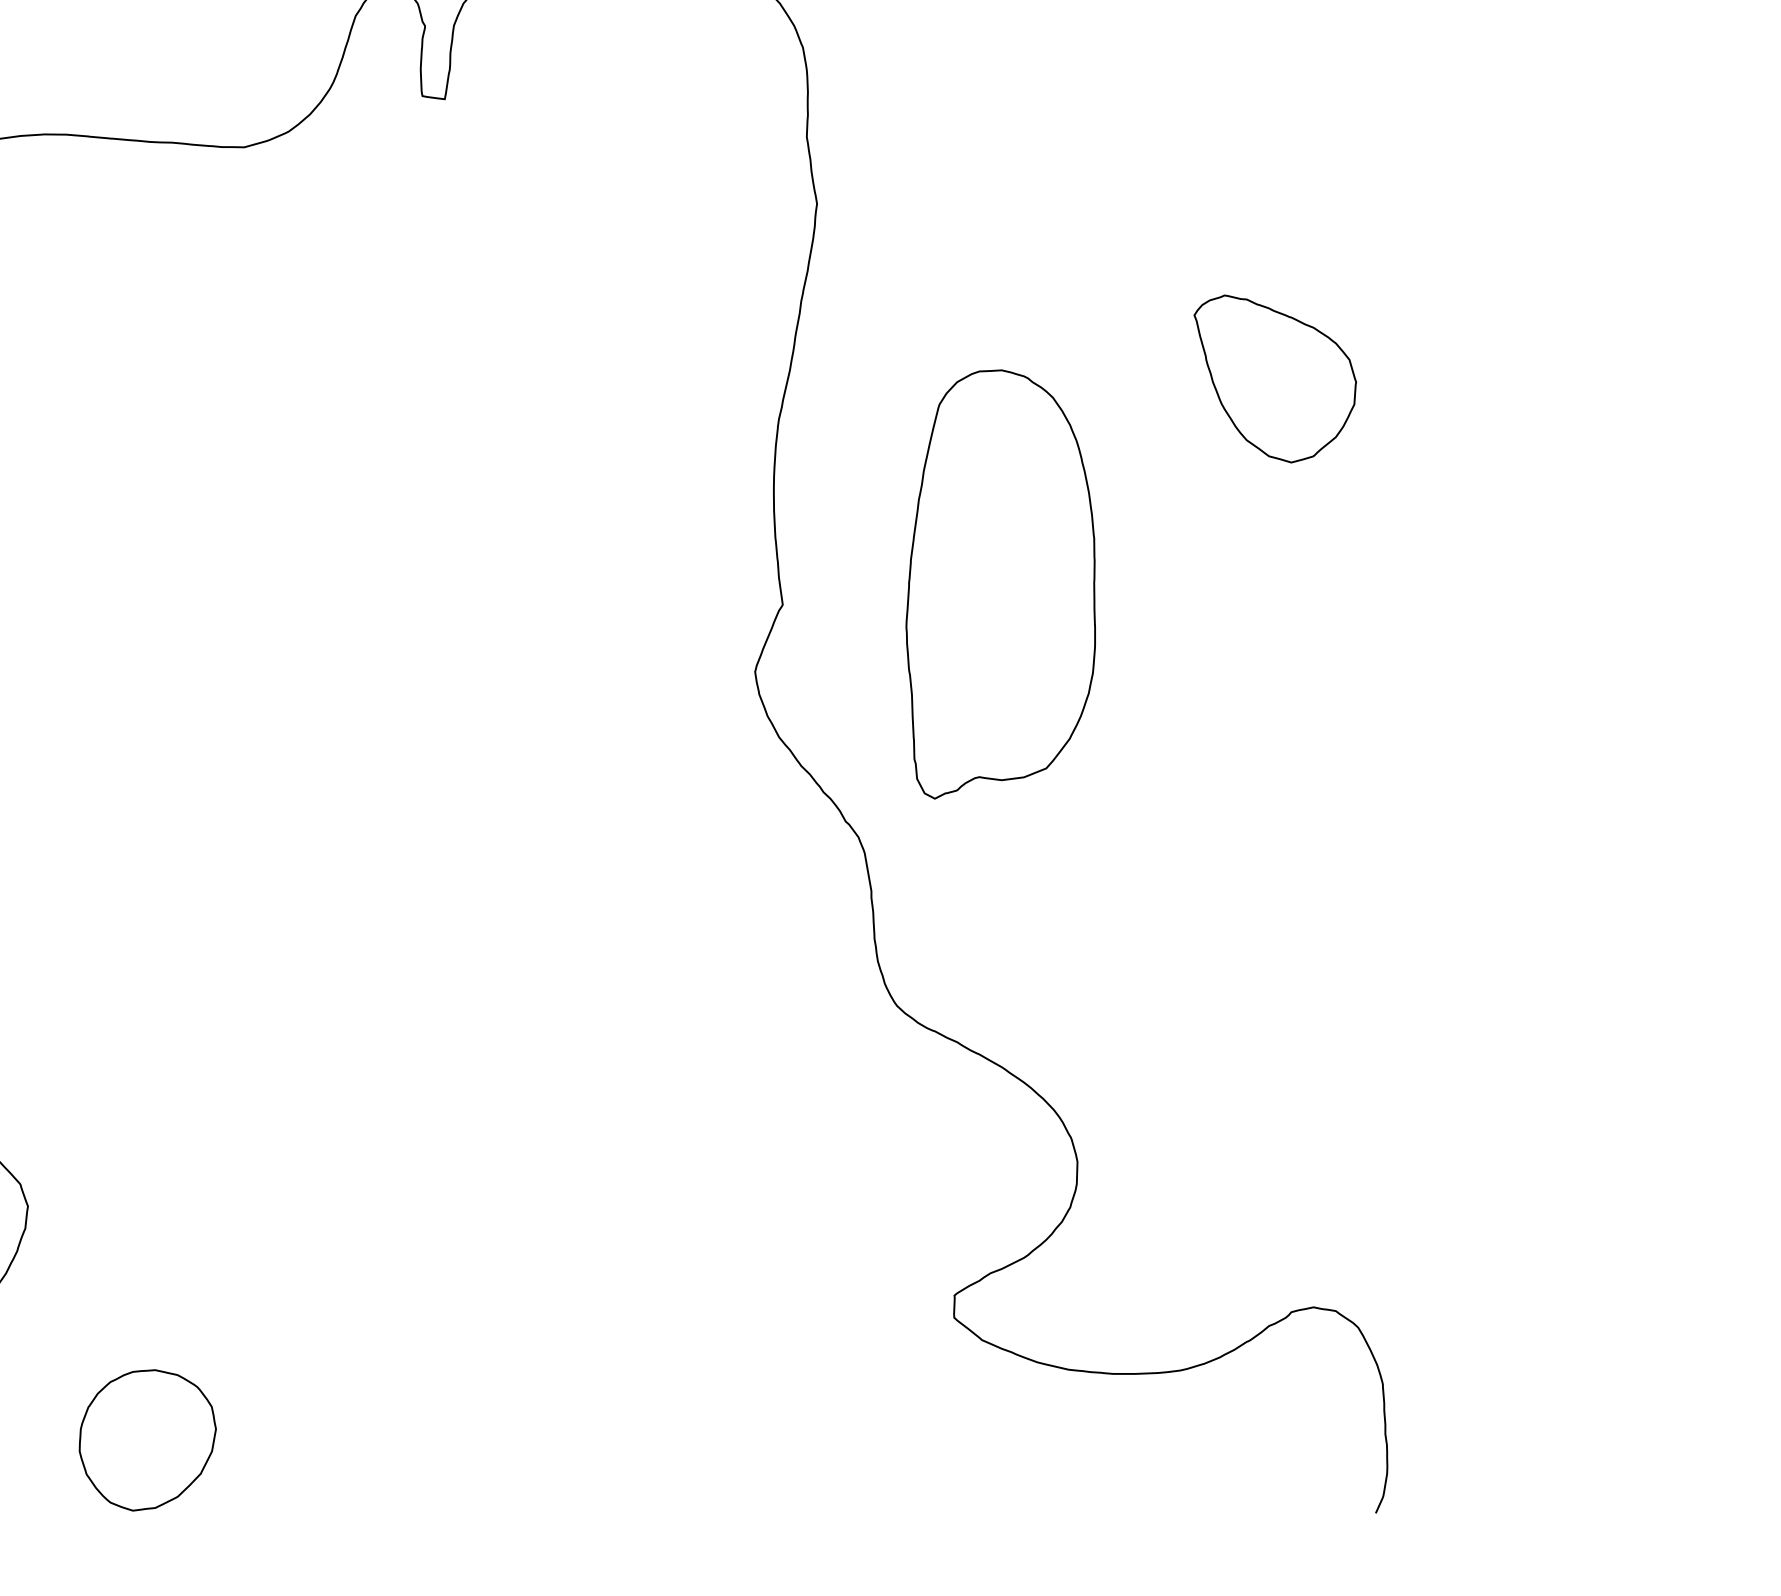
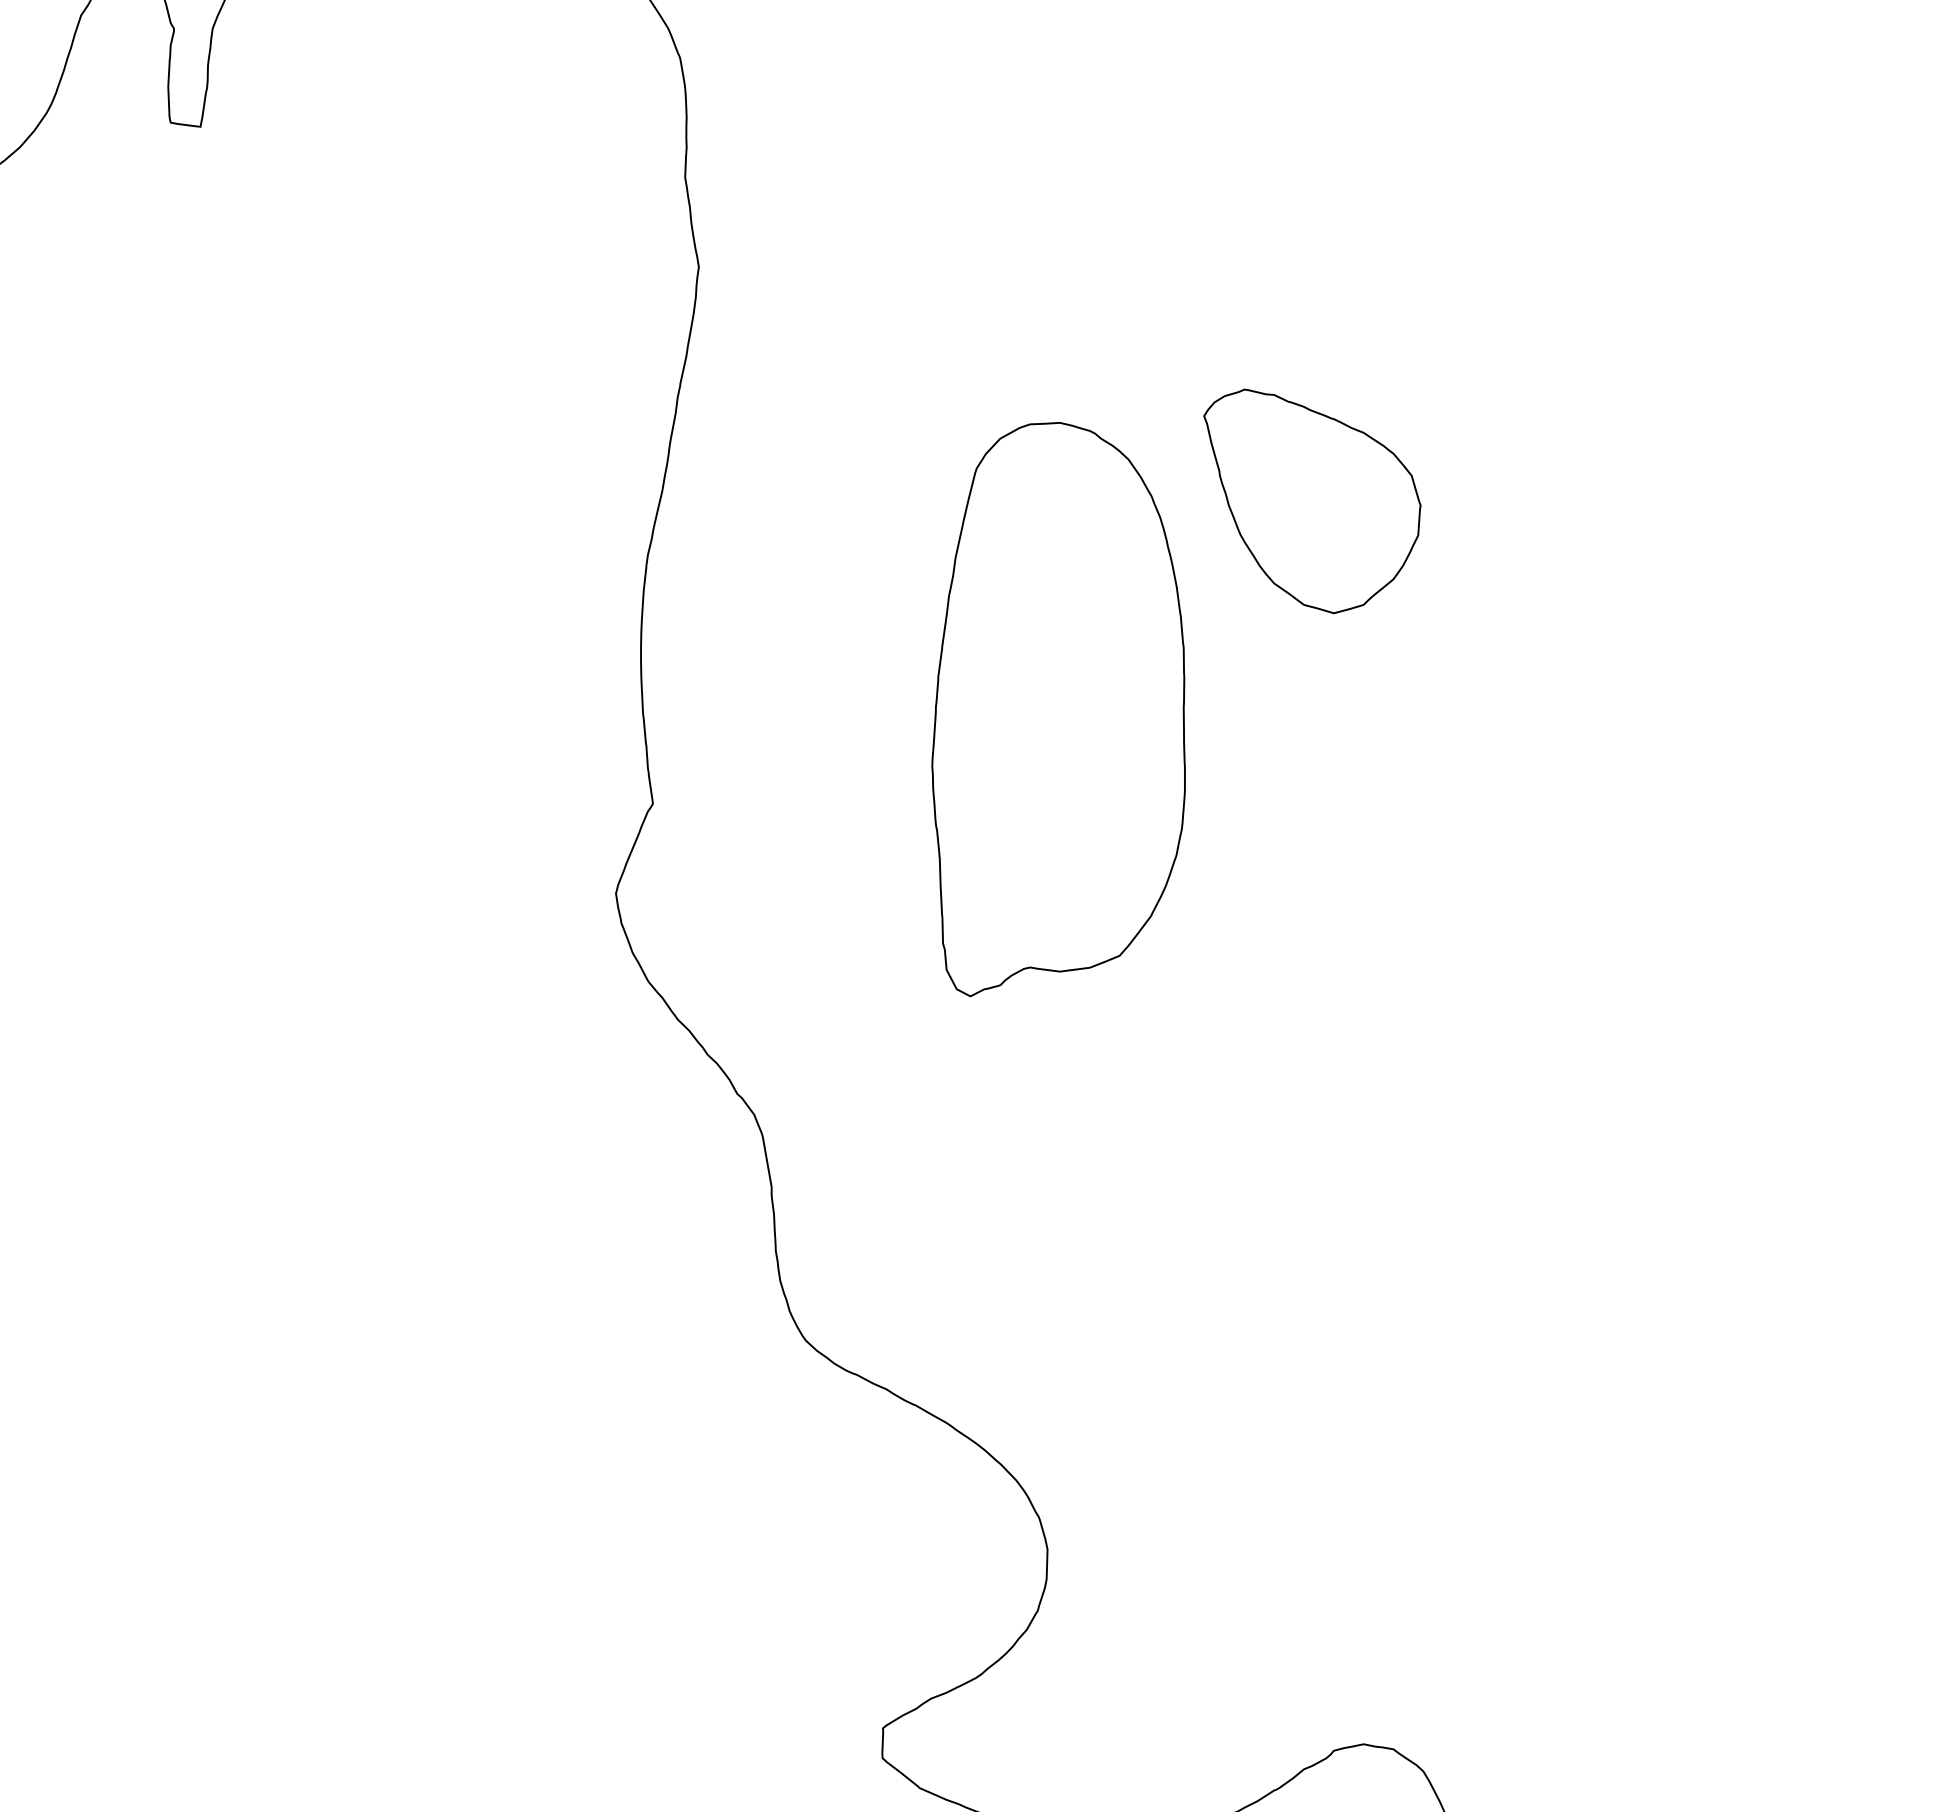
part: (1000, 584) -> (1058, 709), moved

